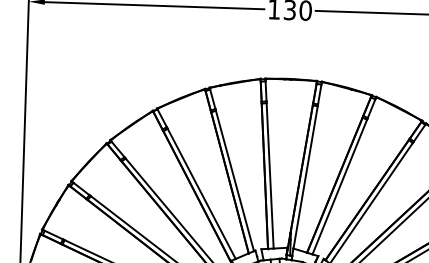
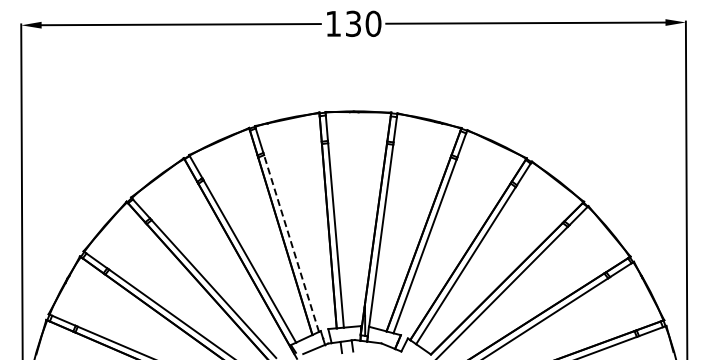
line: (234, 180) -> (291, 243), solid -> dashed

